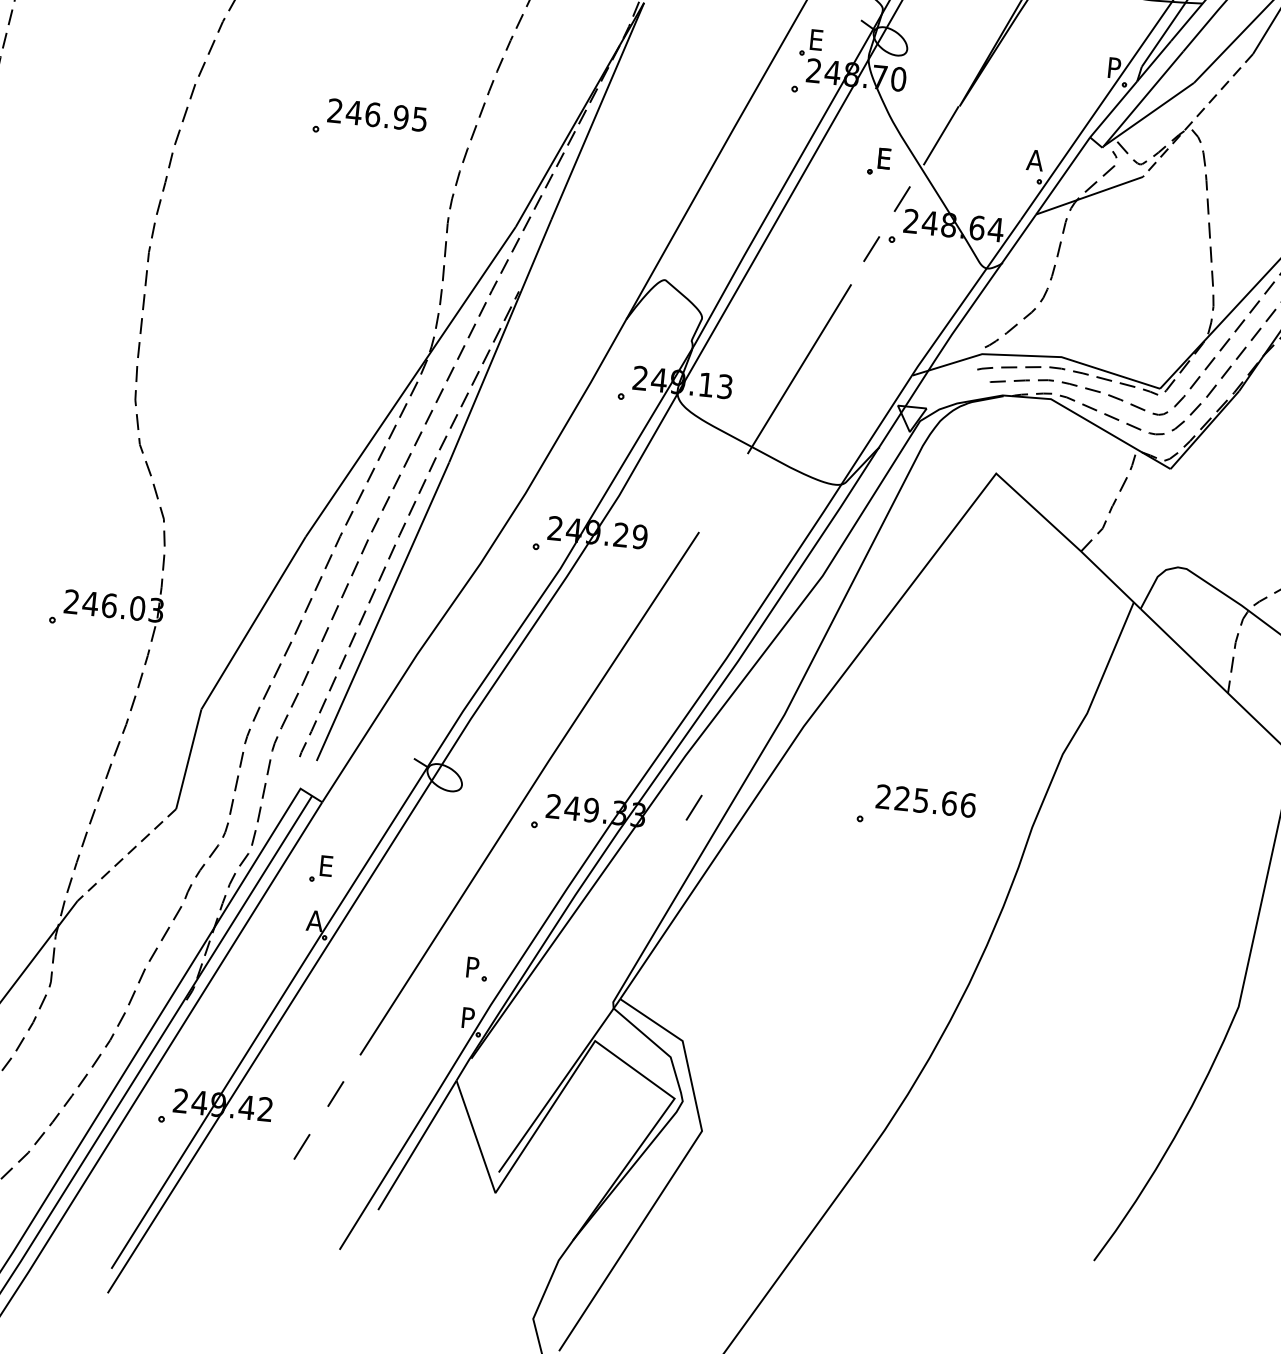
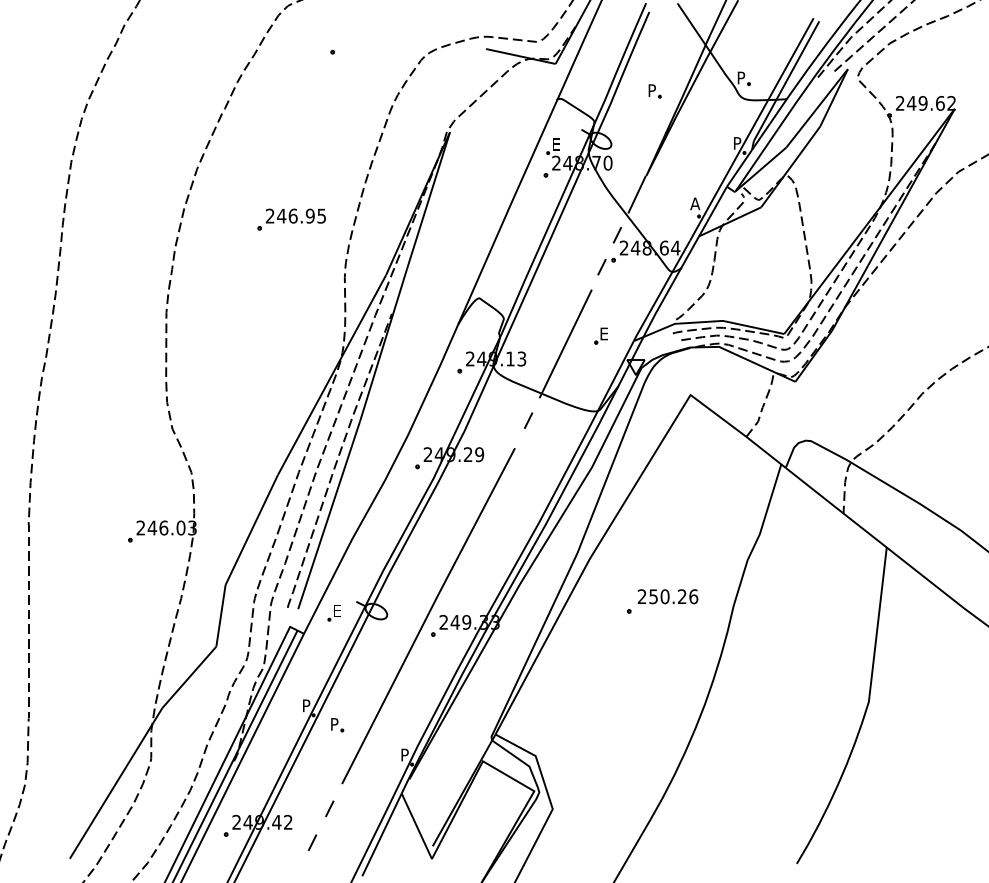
line: (1197, 116) -> (790, 167), dashed -> solid
part: (878, 160) -> (600, 335), moved
text: (925, 800) -> (667, 596), 225.66 -> 250.26
line: (694, 807) -> (528, 420), moved
line: (127, 855) -> (189, 677), dashed -> solid
part: (319, 869) -> (333, 613), moved
text: (314, 920) -> (306, 705), A -> P
part: (477, 969) -> (337, 725), moved

